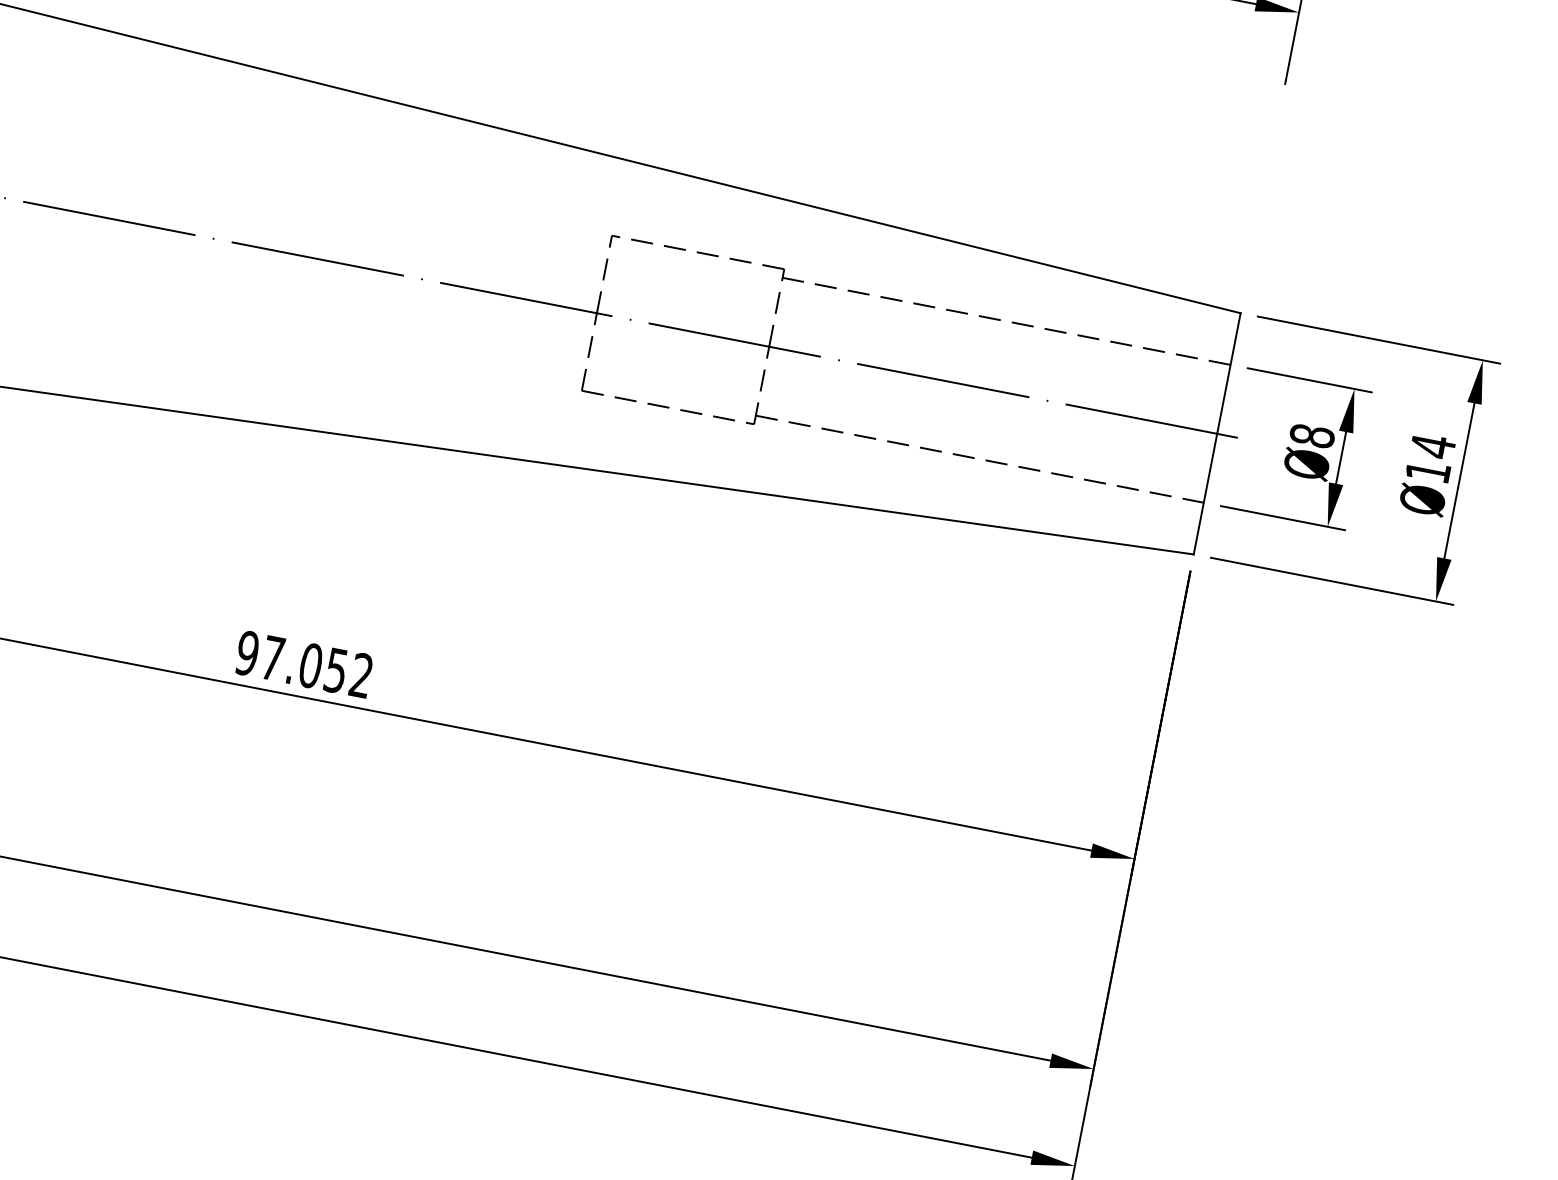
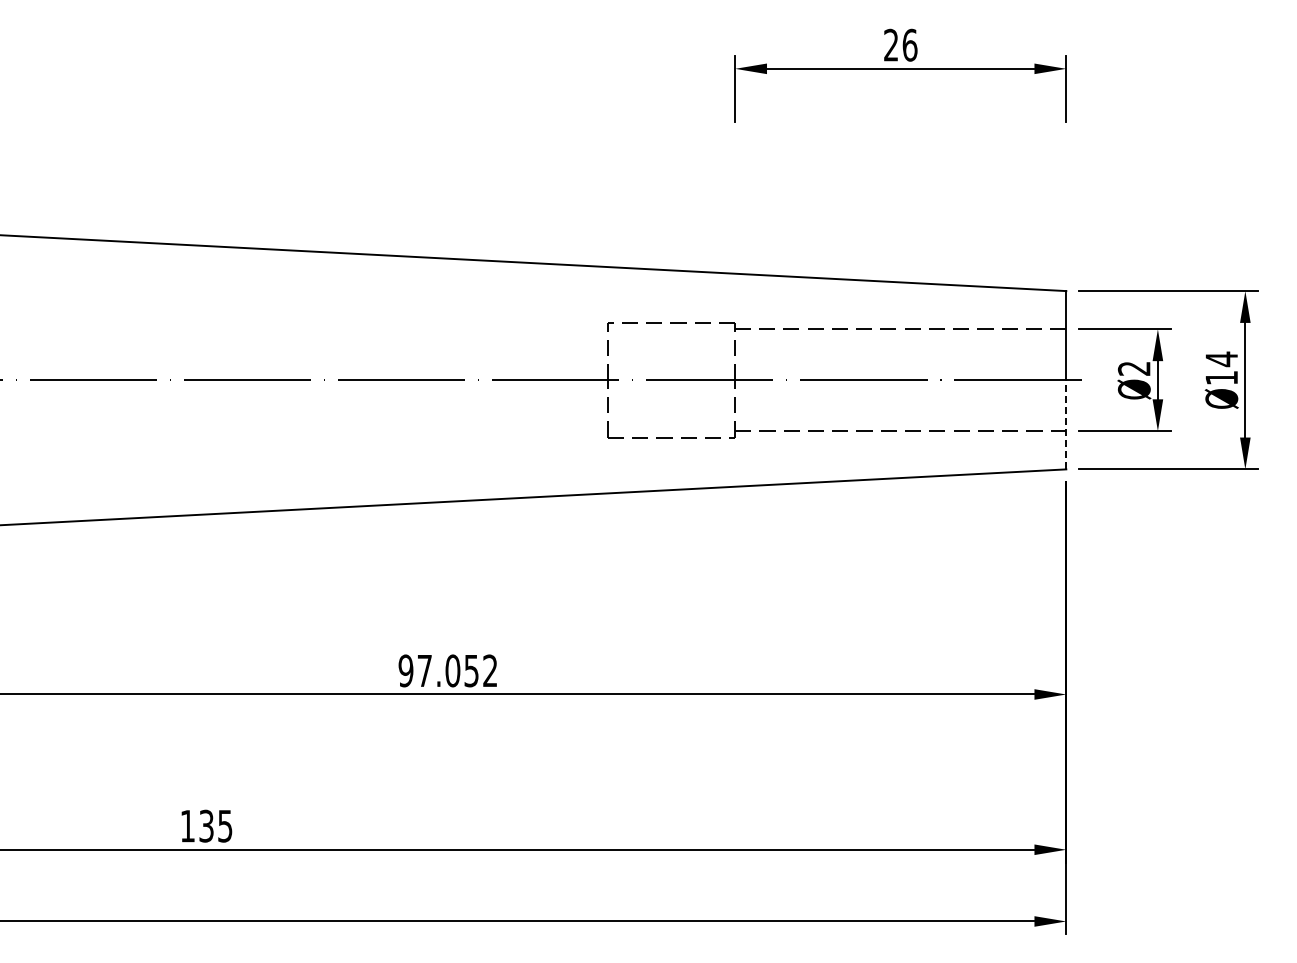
text: (1312, 435) -> (1134, 368), Ø8 -> Ø2
line: (1205, 493) -> (1066, 424), solid -> dashed

